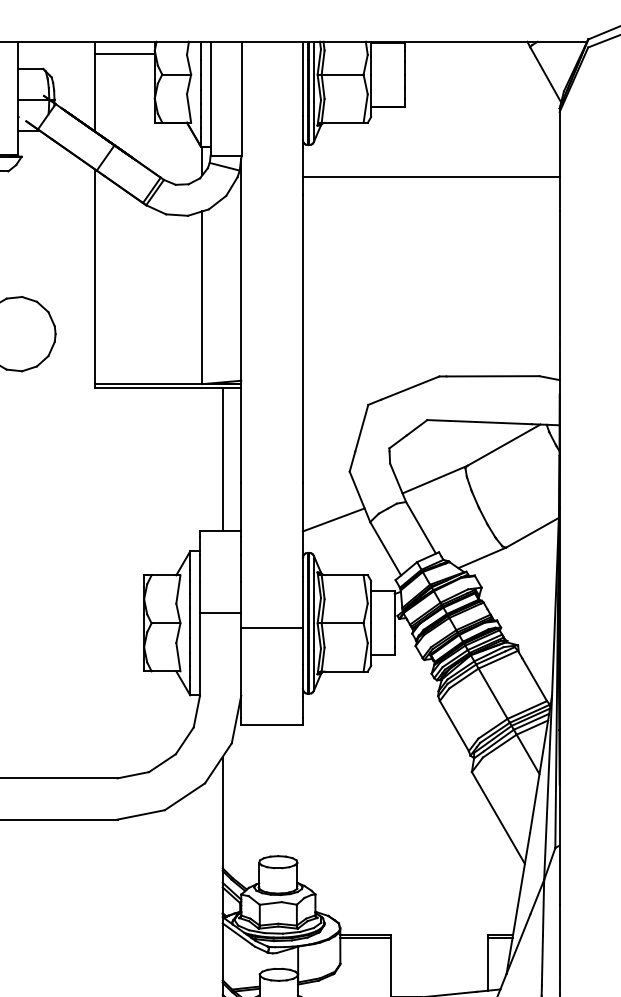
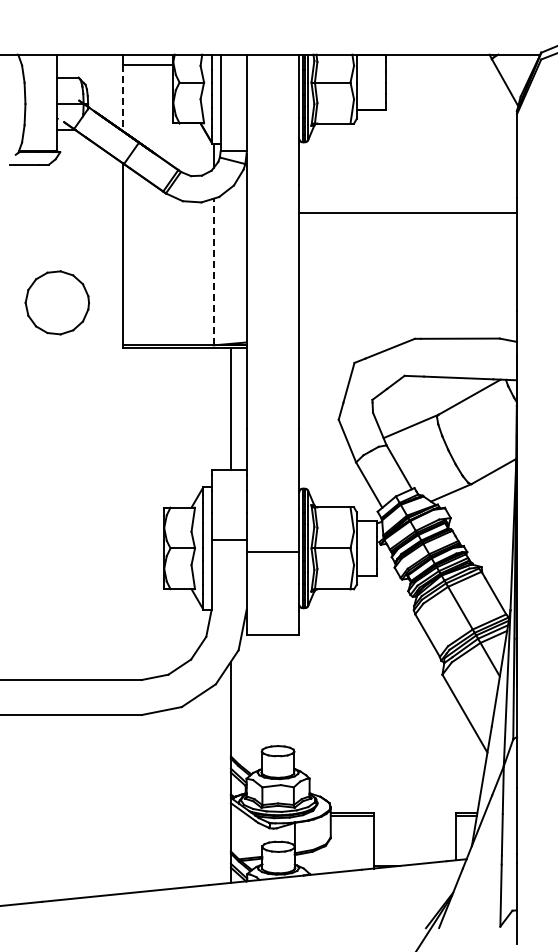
line: (95, 93) -> (122, 98), solid -> dashed
line: (430, 177) -> (407, 213), moved
line: (202, 297) -> (213, 271), solid -> dashed
line: (334, 519) -> (325, 460), removed

